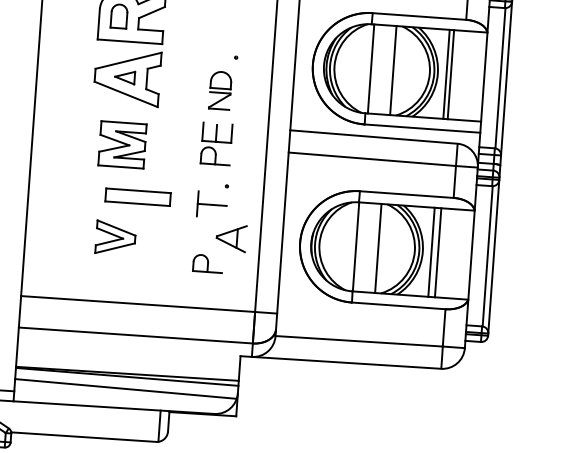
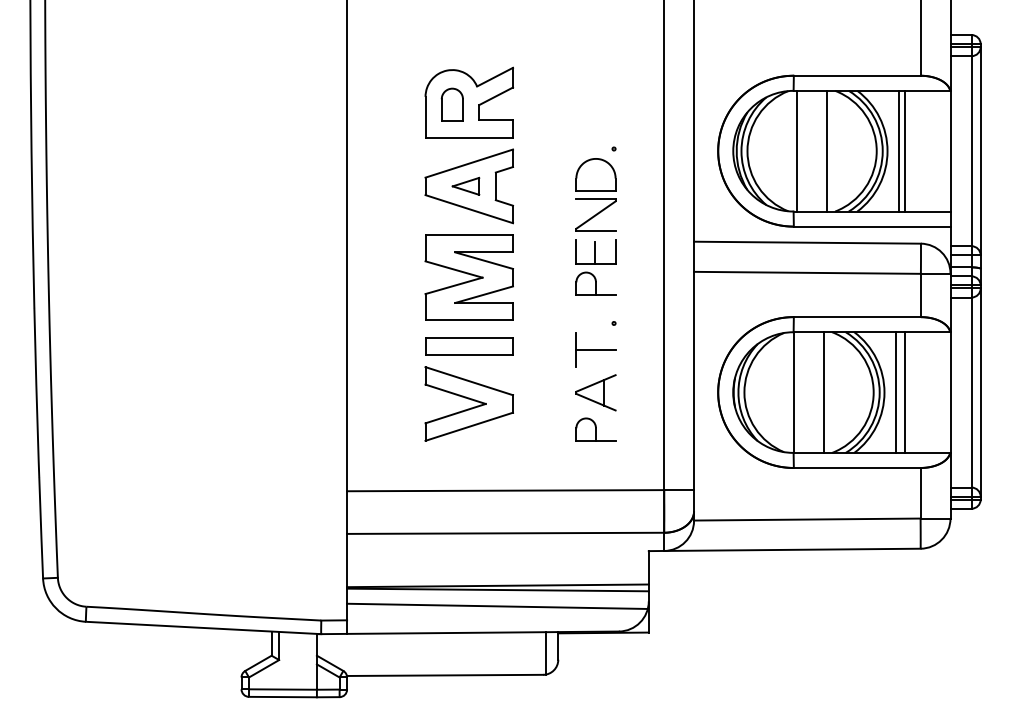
part: (220, 90) -> (595, 194), size x1.43
part: (121, 144) -> (468, 277), size x1.43
part: (138, 197) -> (469, 346), moved
part: (115, 237) -> (468, 403), size x1.67
part: (231, 237) -> (595, 392), moved

